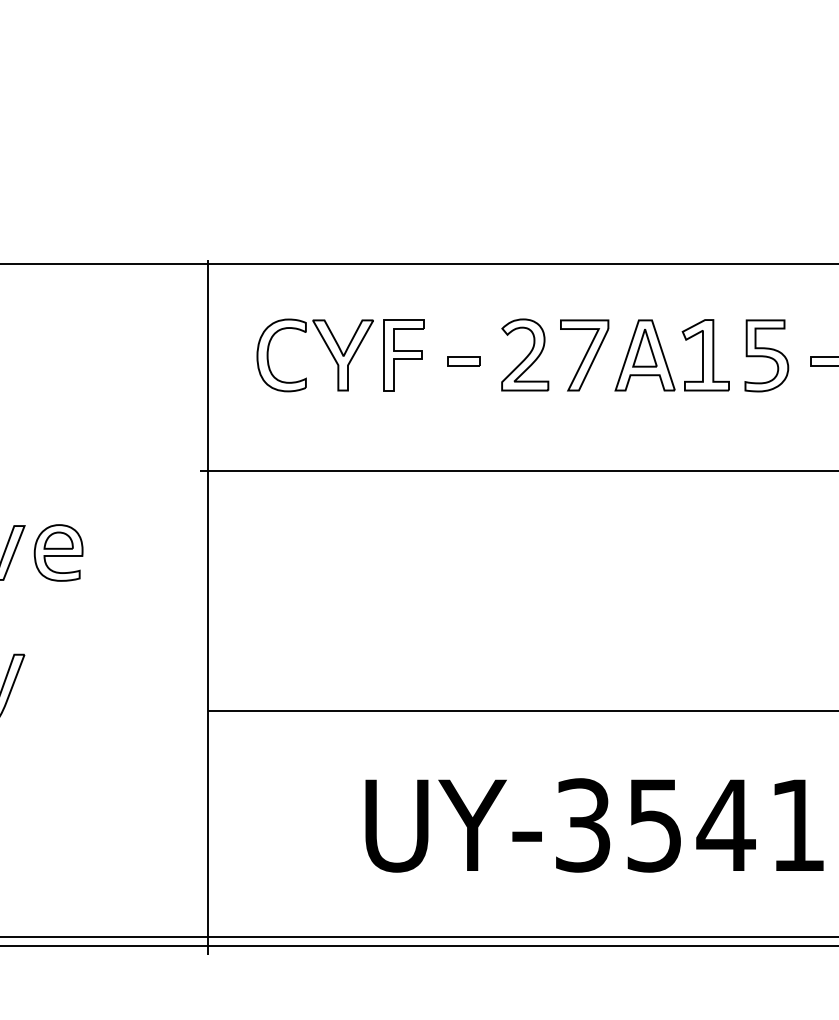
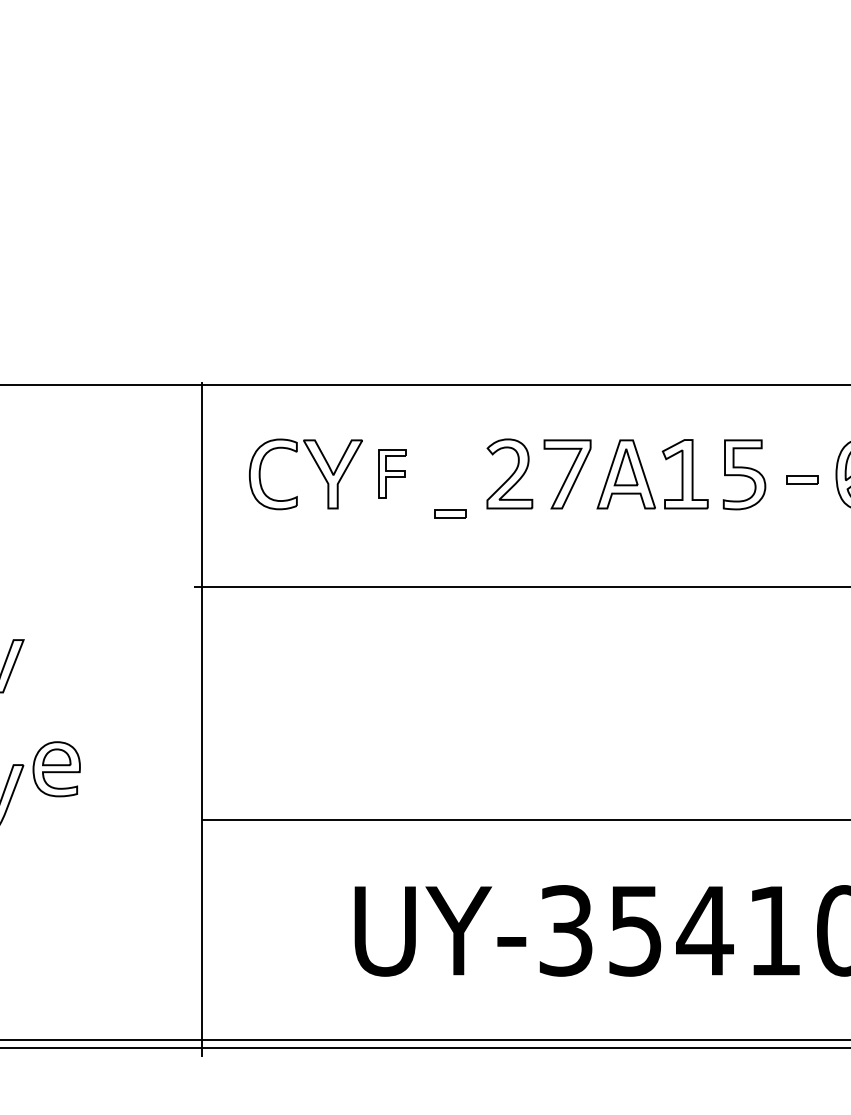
part: (404, 354) -> (392, 473), size x0.7
part: (464, 360) -> (450, 513), moved
part: (58, 553) -> (56, 769), moved

